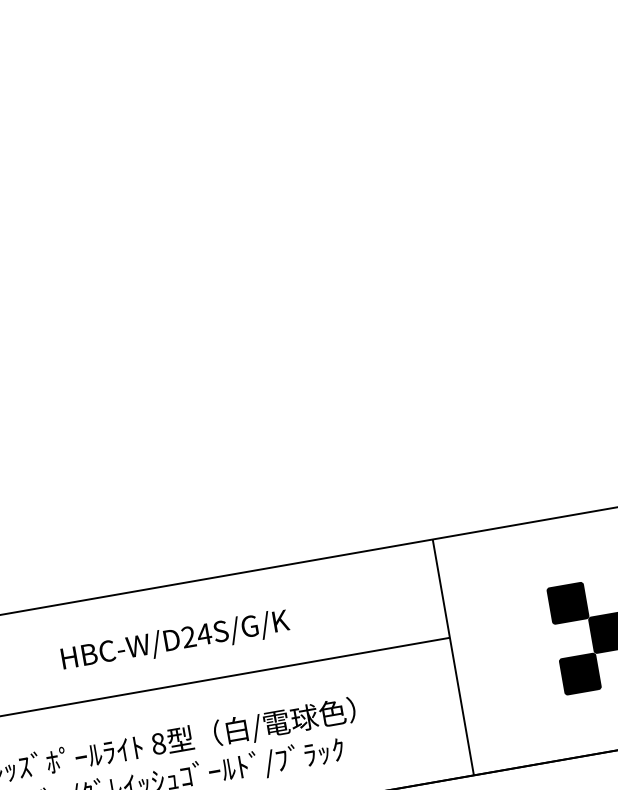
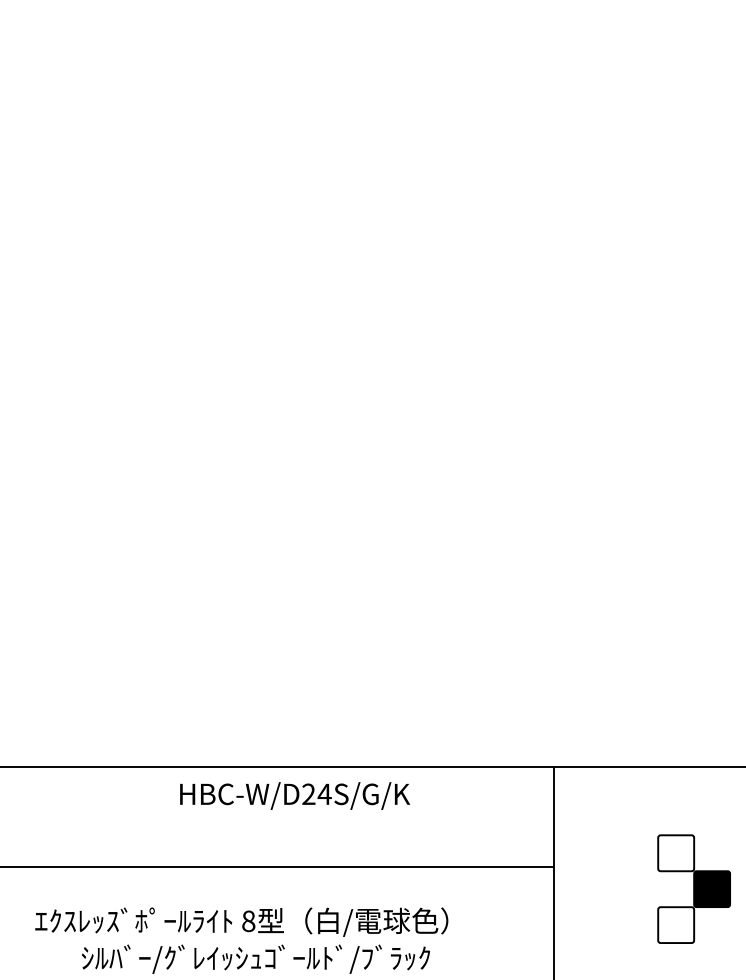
fill: (568, 603) -> (676, 853), removed
text: (174, 640) -> (294, 795), moved
fill: (580, 674) -> (676, 925), removed

